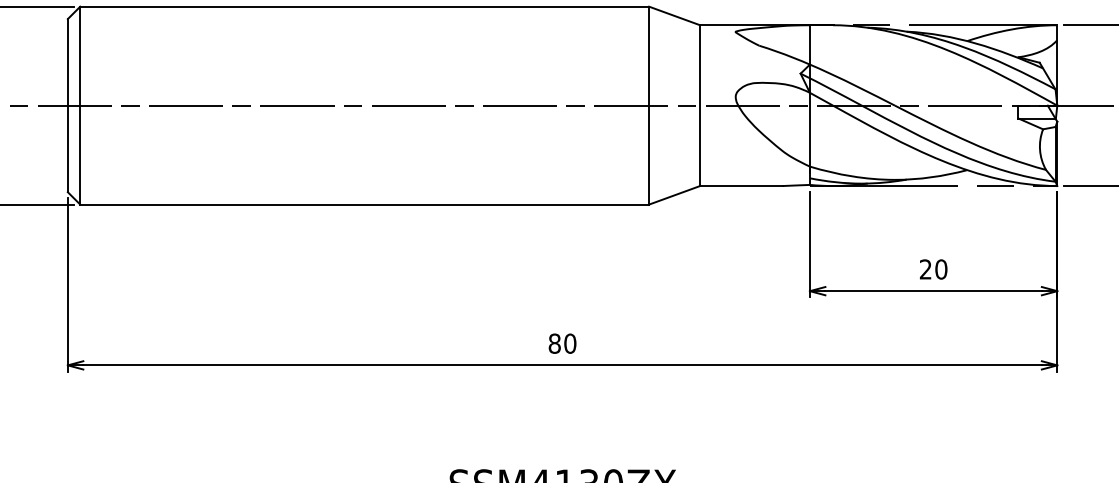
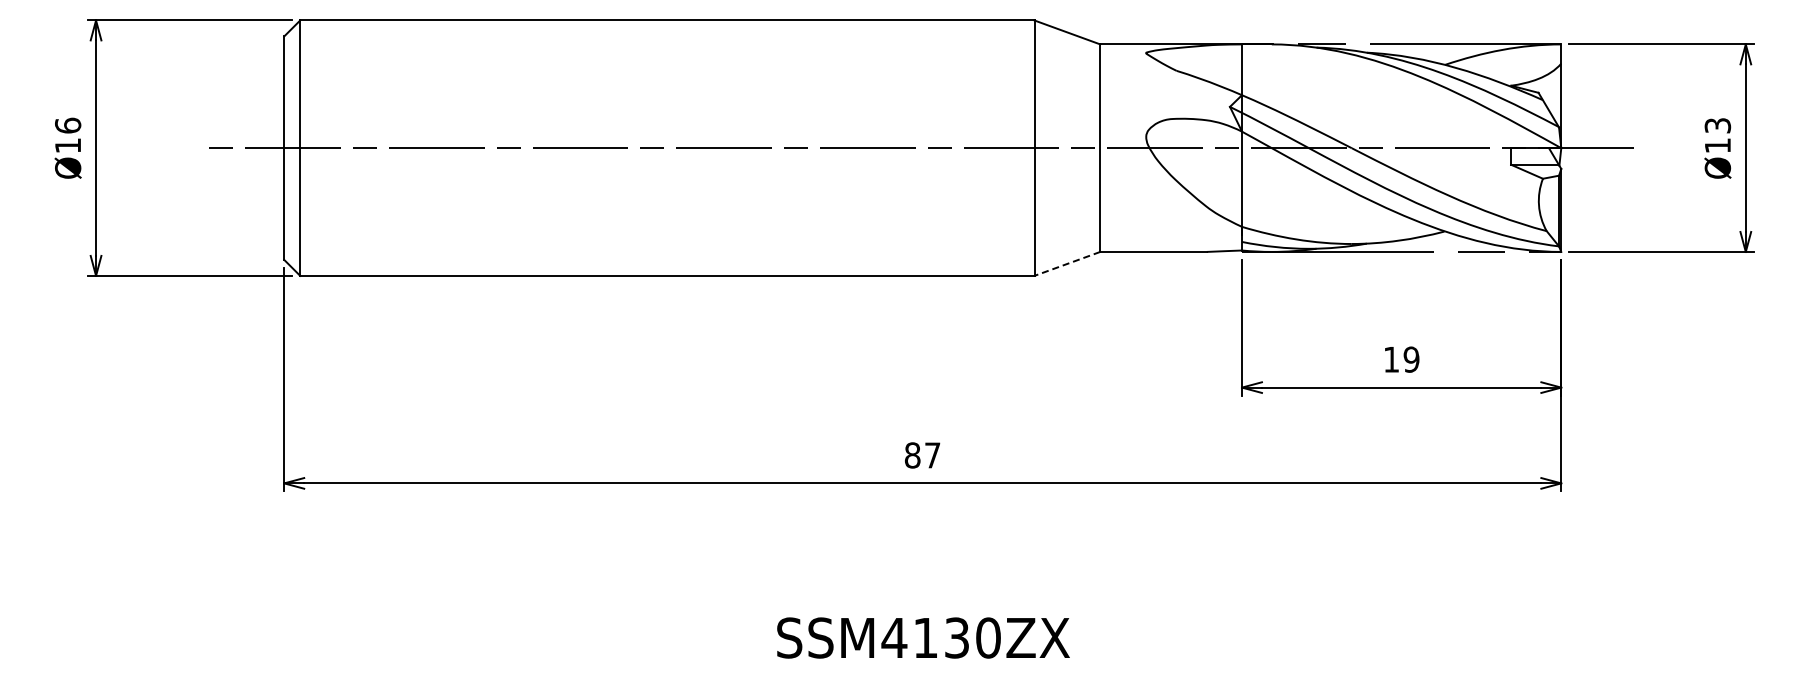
line: (673, 195) -> (1066, 264), solid -> dashed
text: (933, 269) -> (1401, 359), 20 -> 19
text: (570, 343) -> (932, 455), 80 -> 87

